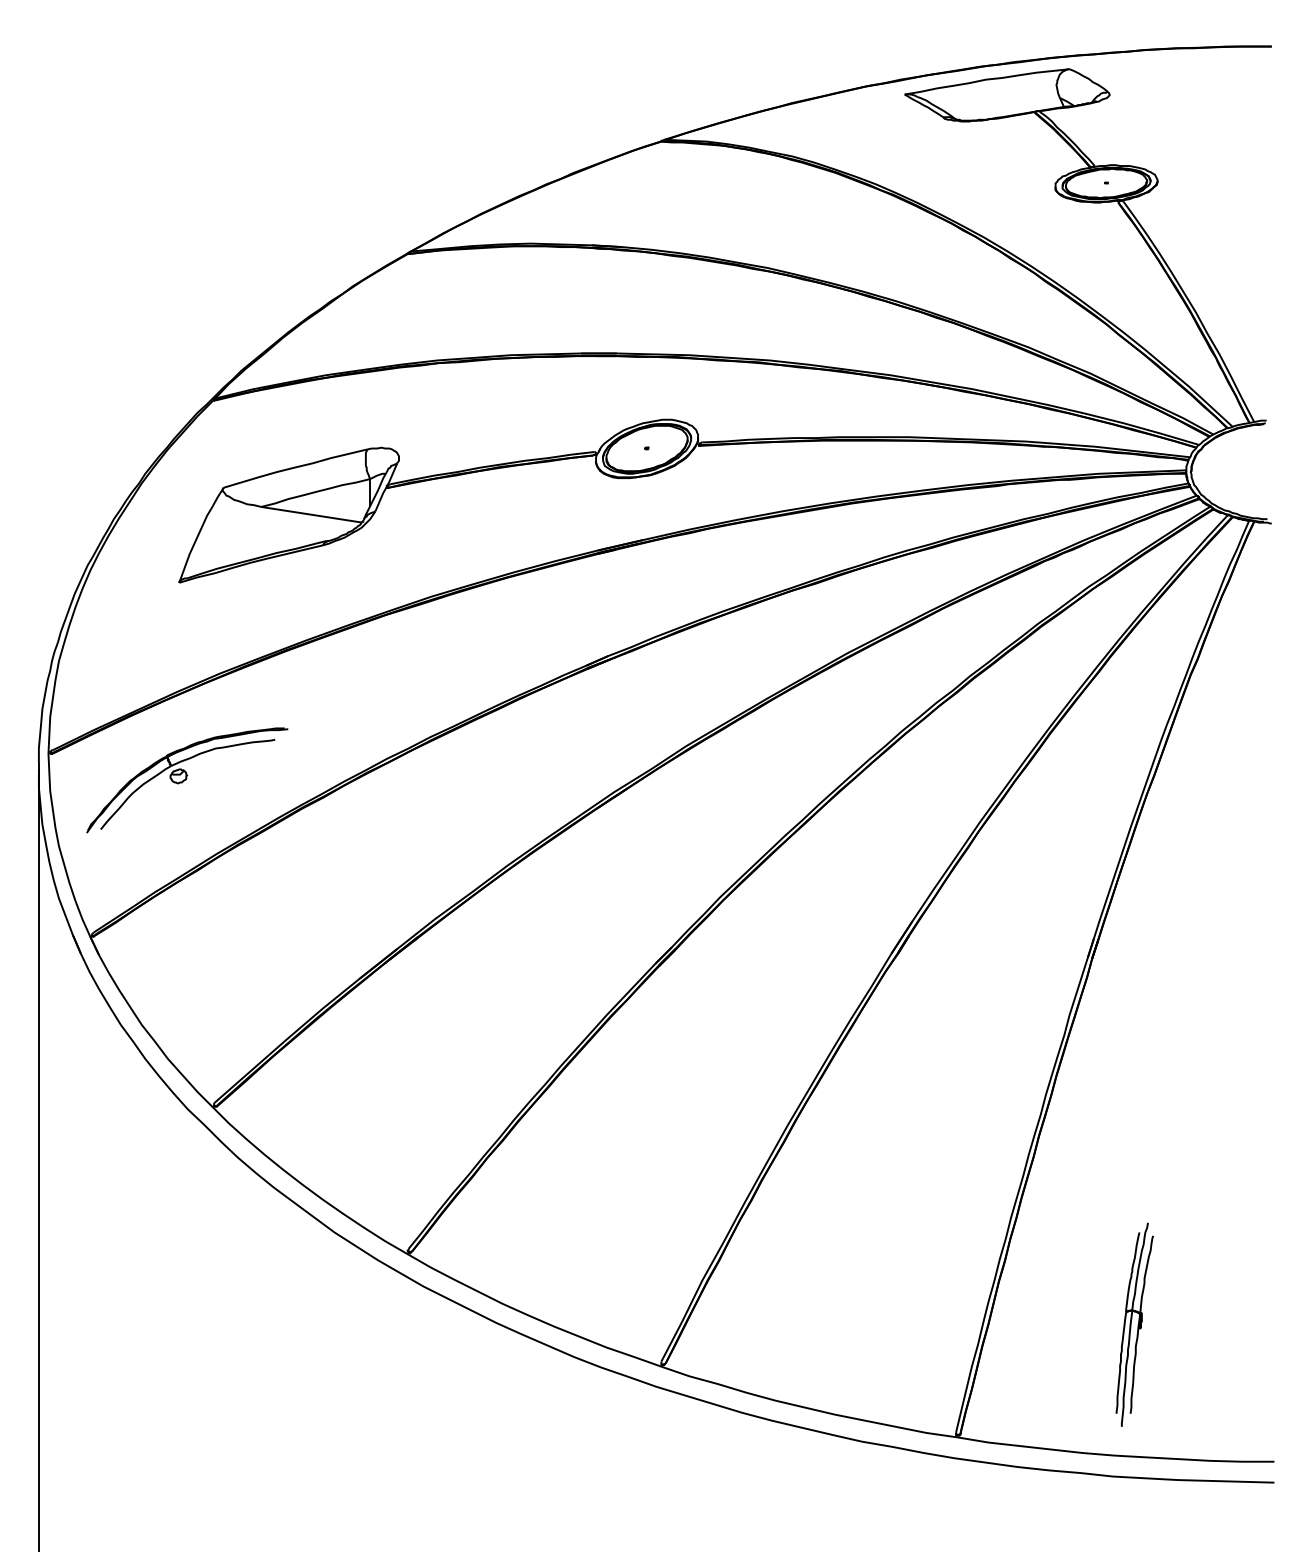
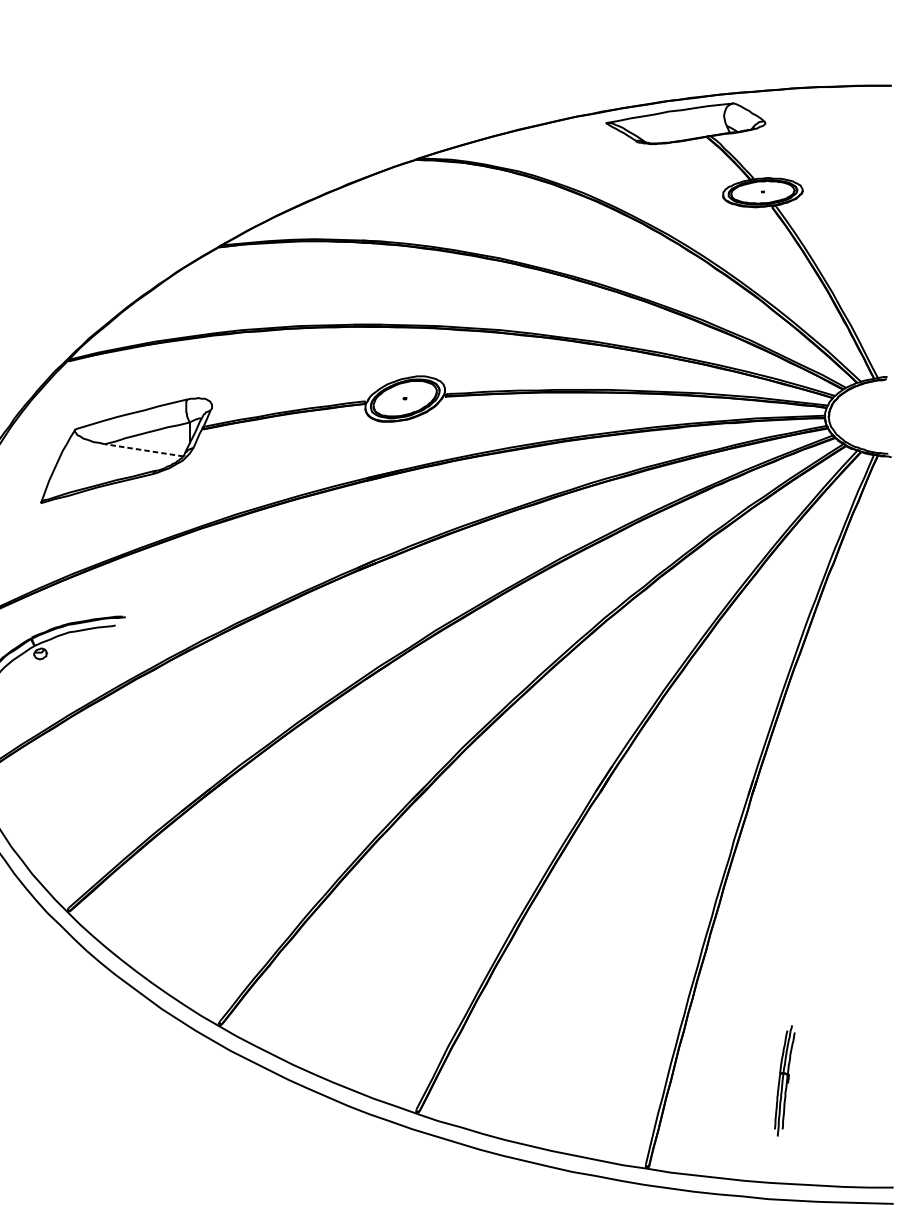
line: (311, 514) -> (143, 450), solid -> dashed
part: (1134, 1324) -> (784, 1080), size x0.7

